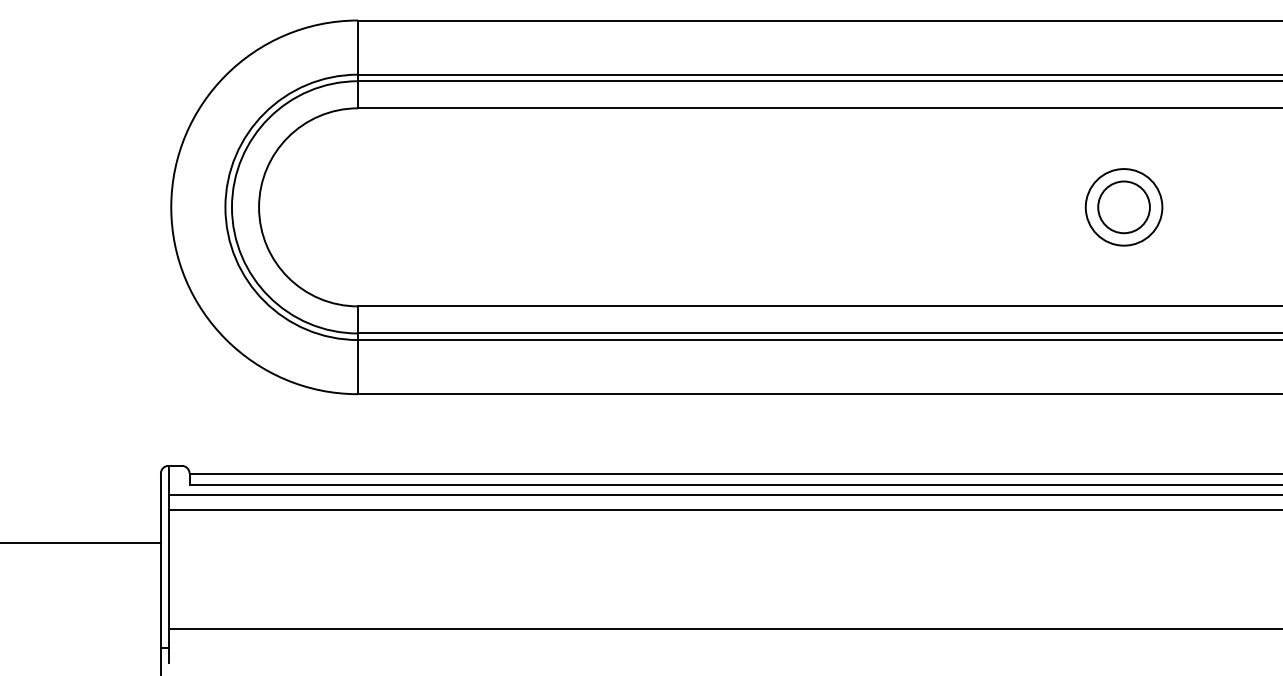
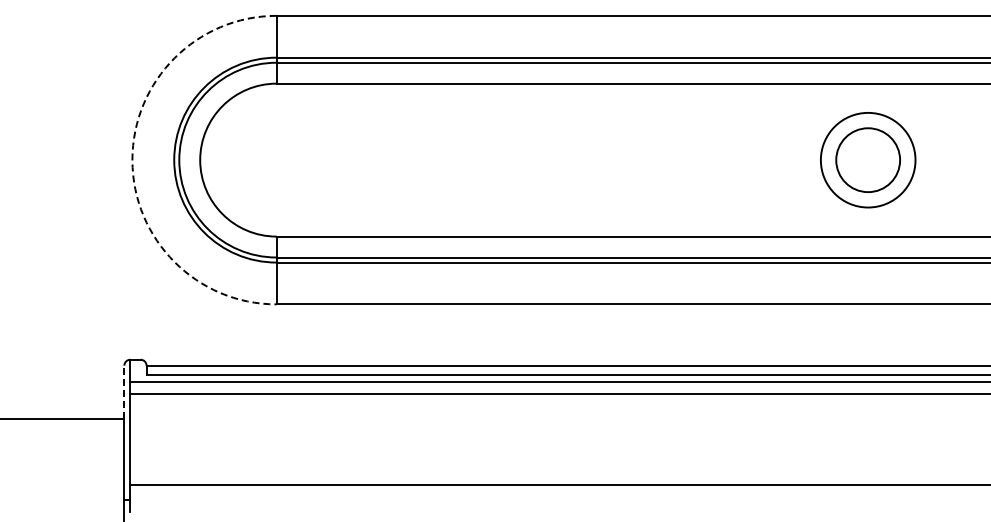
part: (1123, 206) -> (867, 159), size x1.6
arc: (171, 207) -> (132, 160), solid -> dashed
line: (161, 508) -> (124, 392), solid -> dashed

